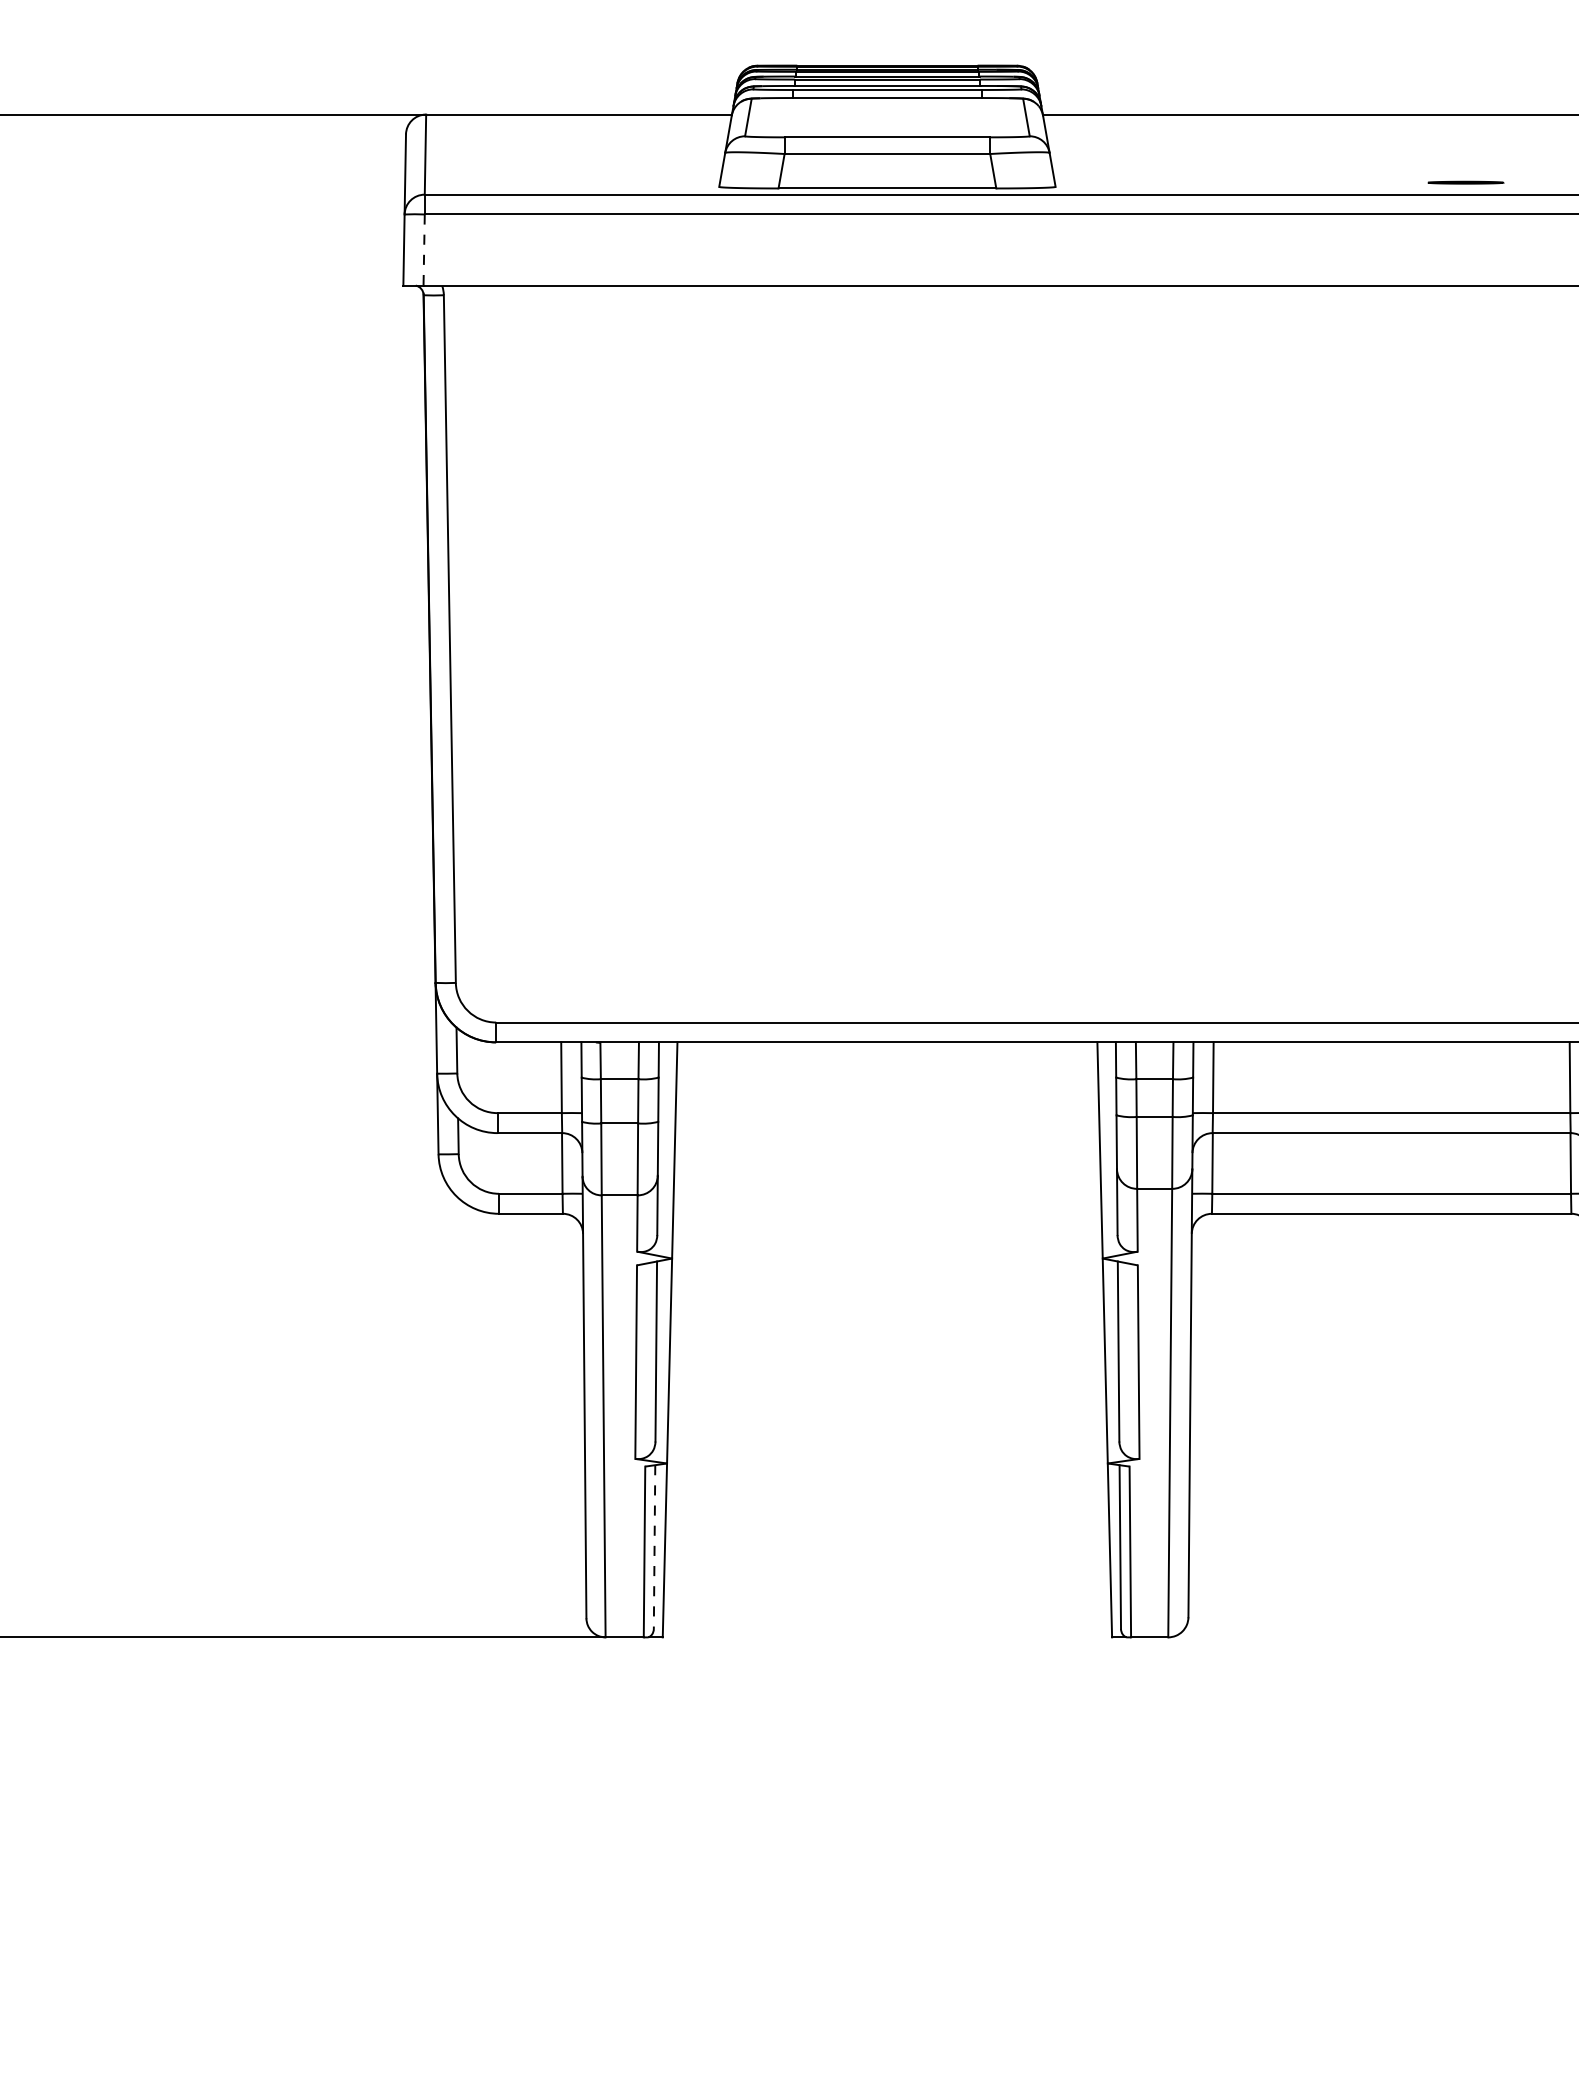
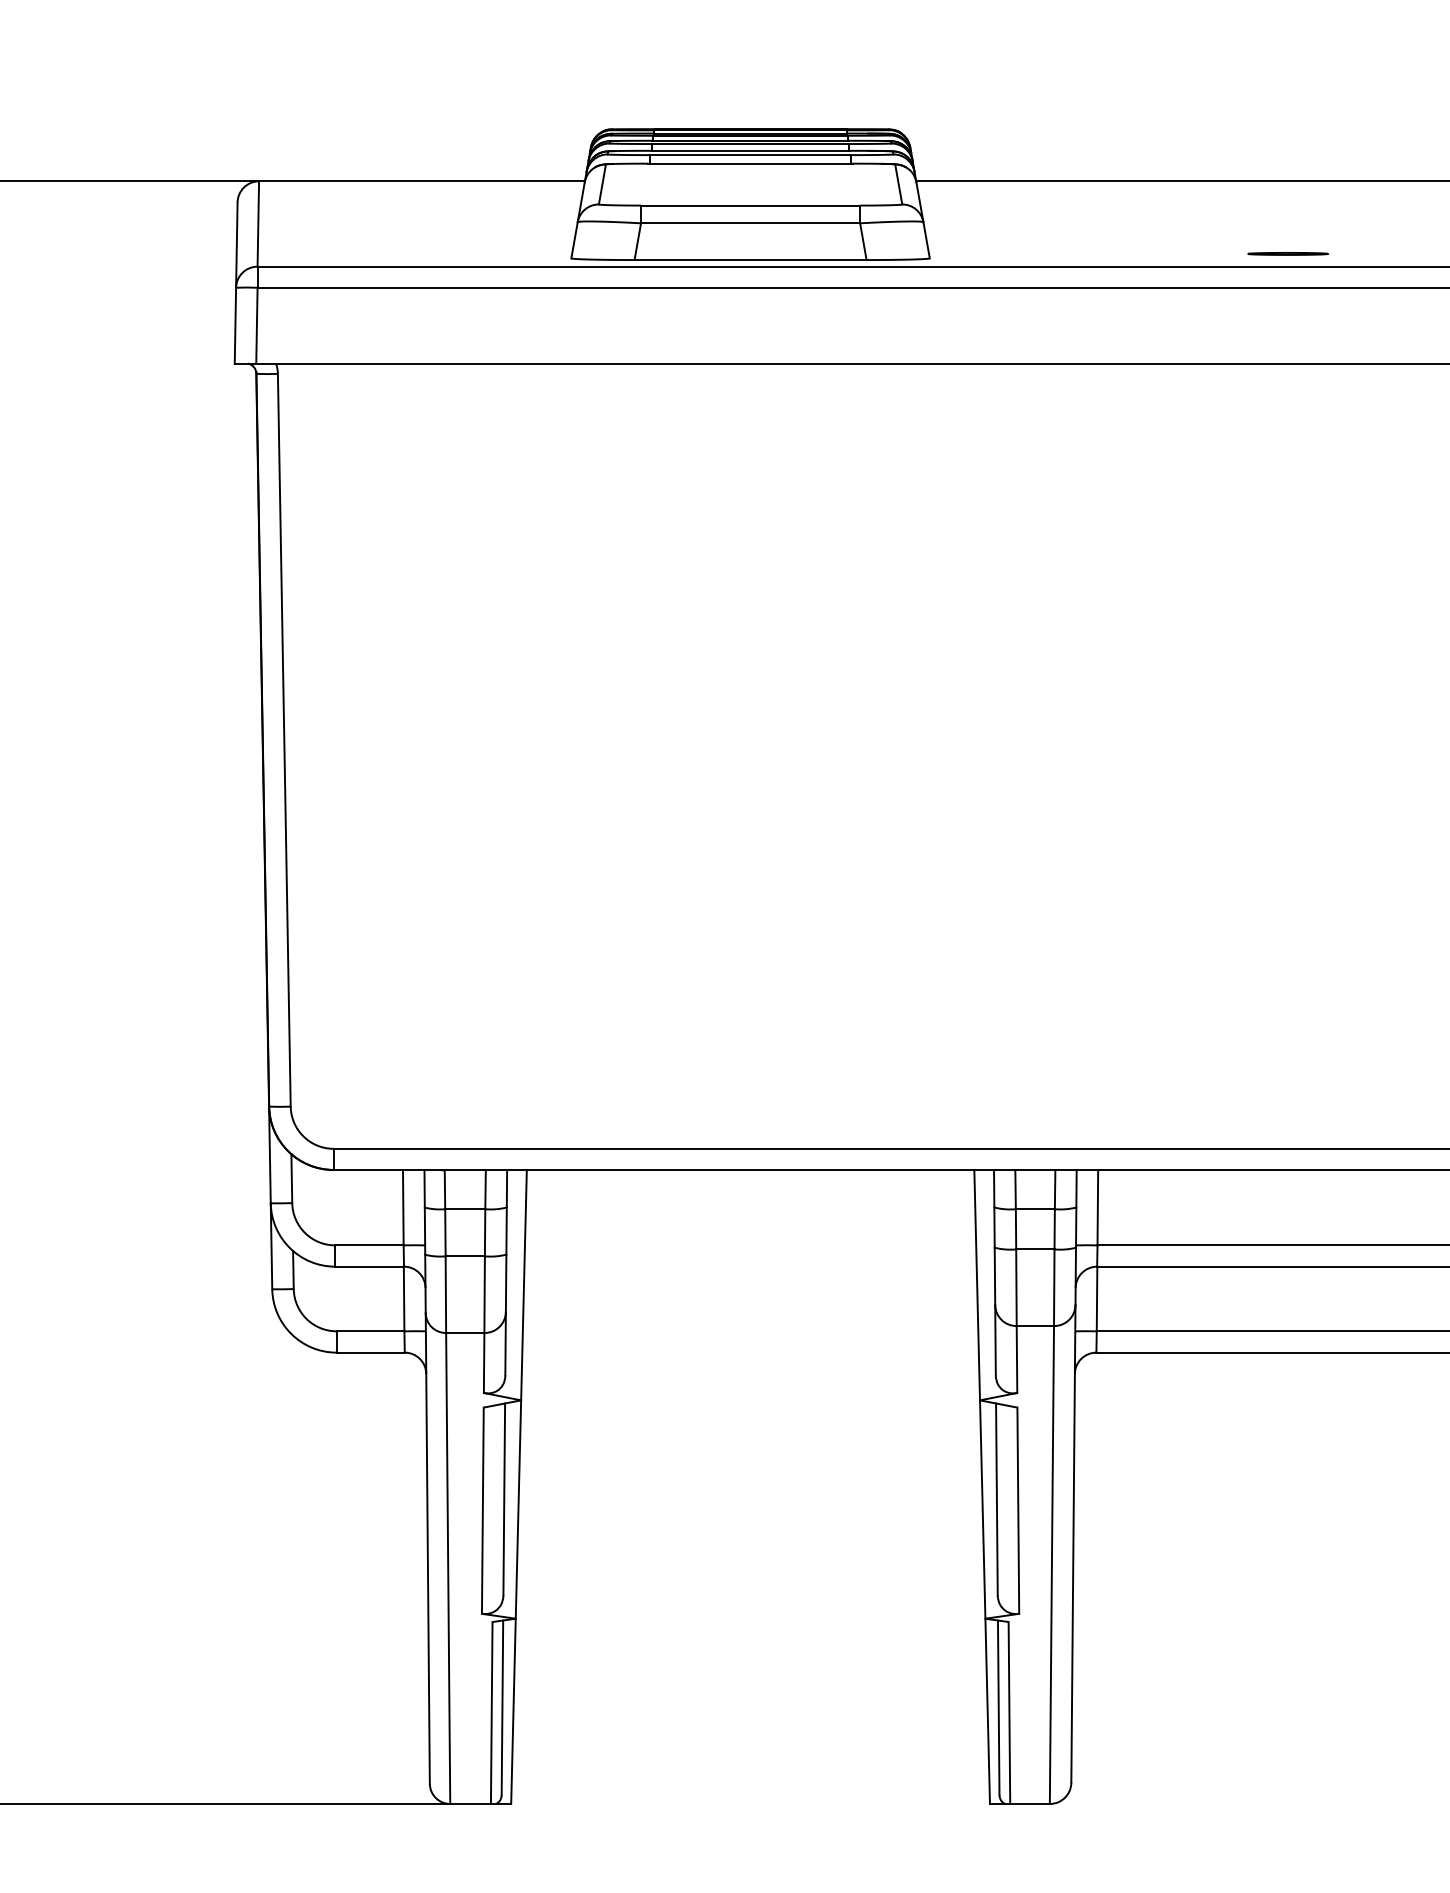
line: (1465, 182) -> (1287, 253), moved
line: (424, 250) -> (257, 326), dashed -> solid
line: (654, 1547) -> (502, 1708), dashed -> solid

